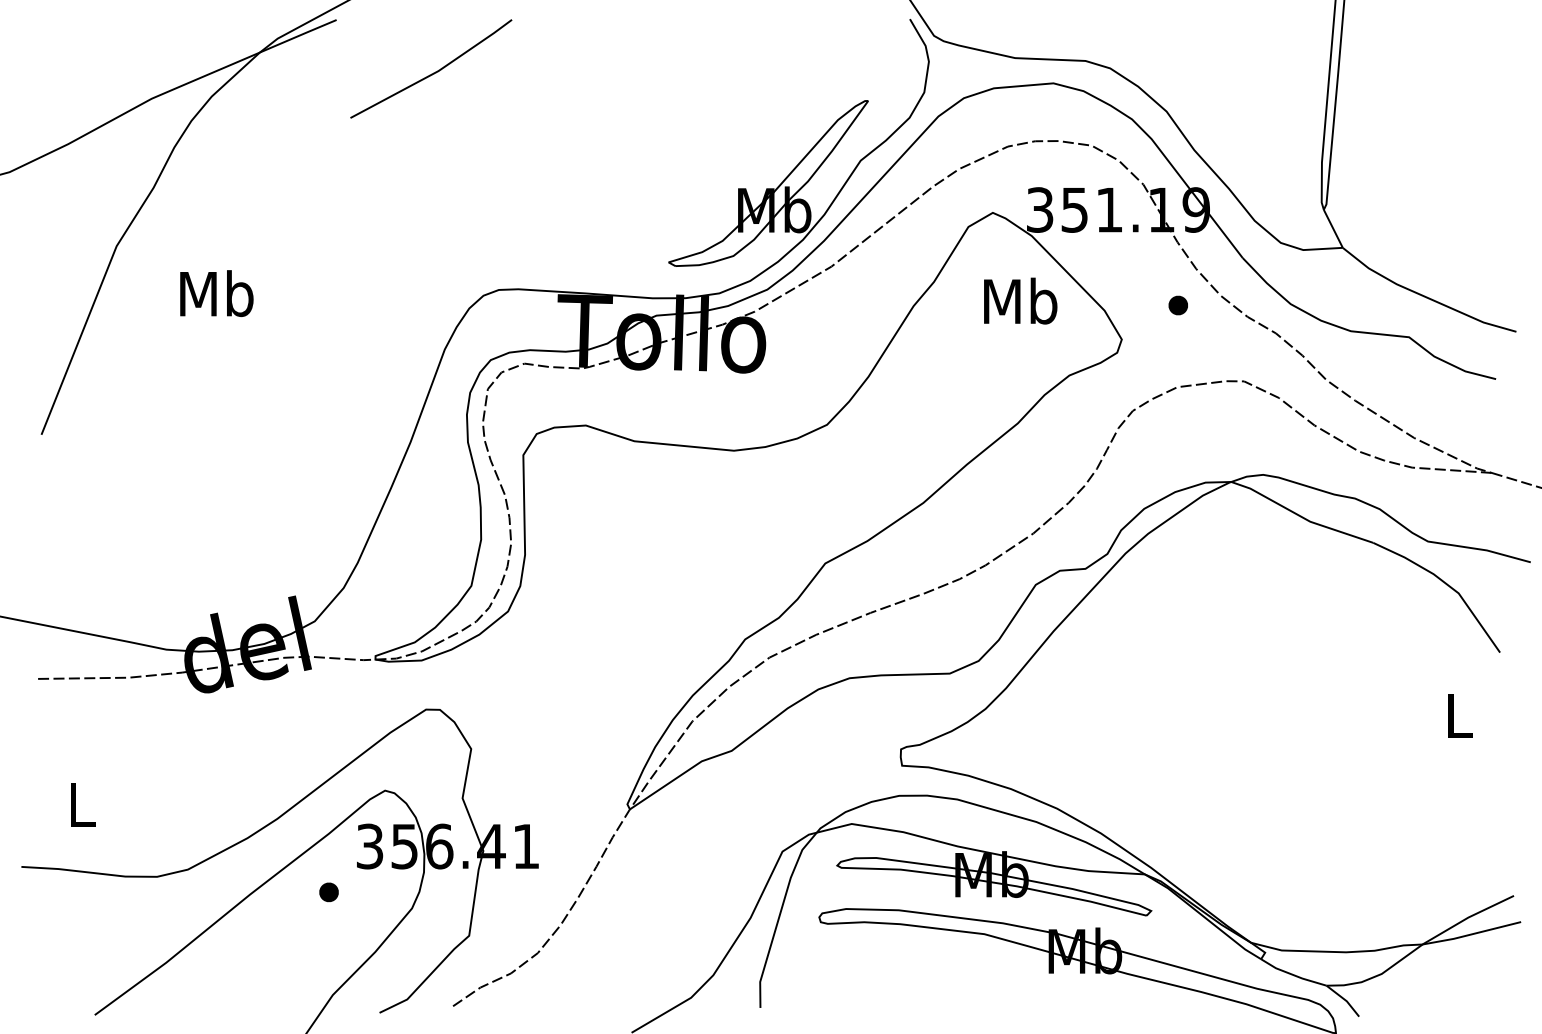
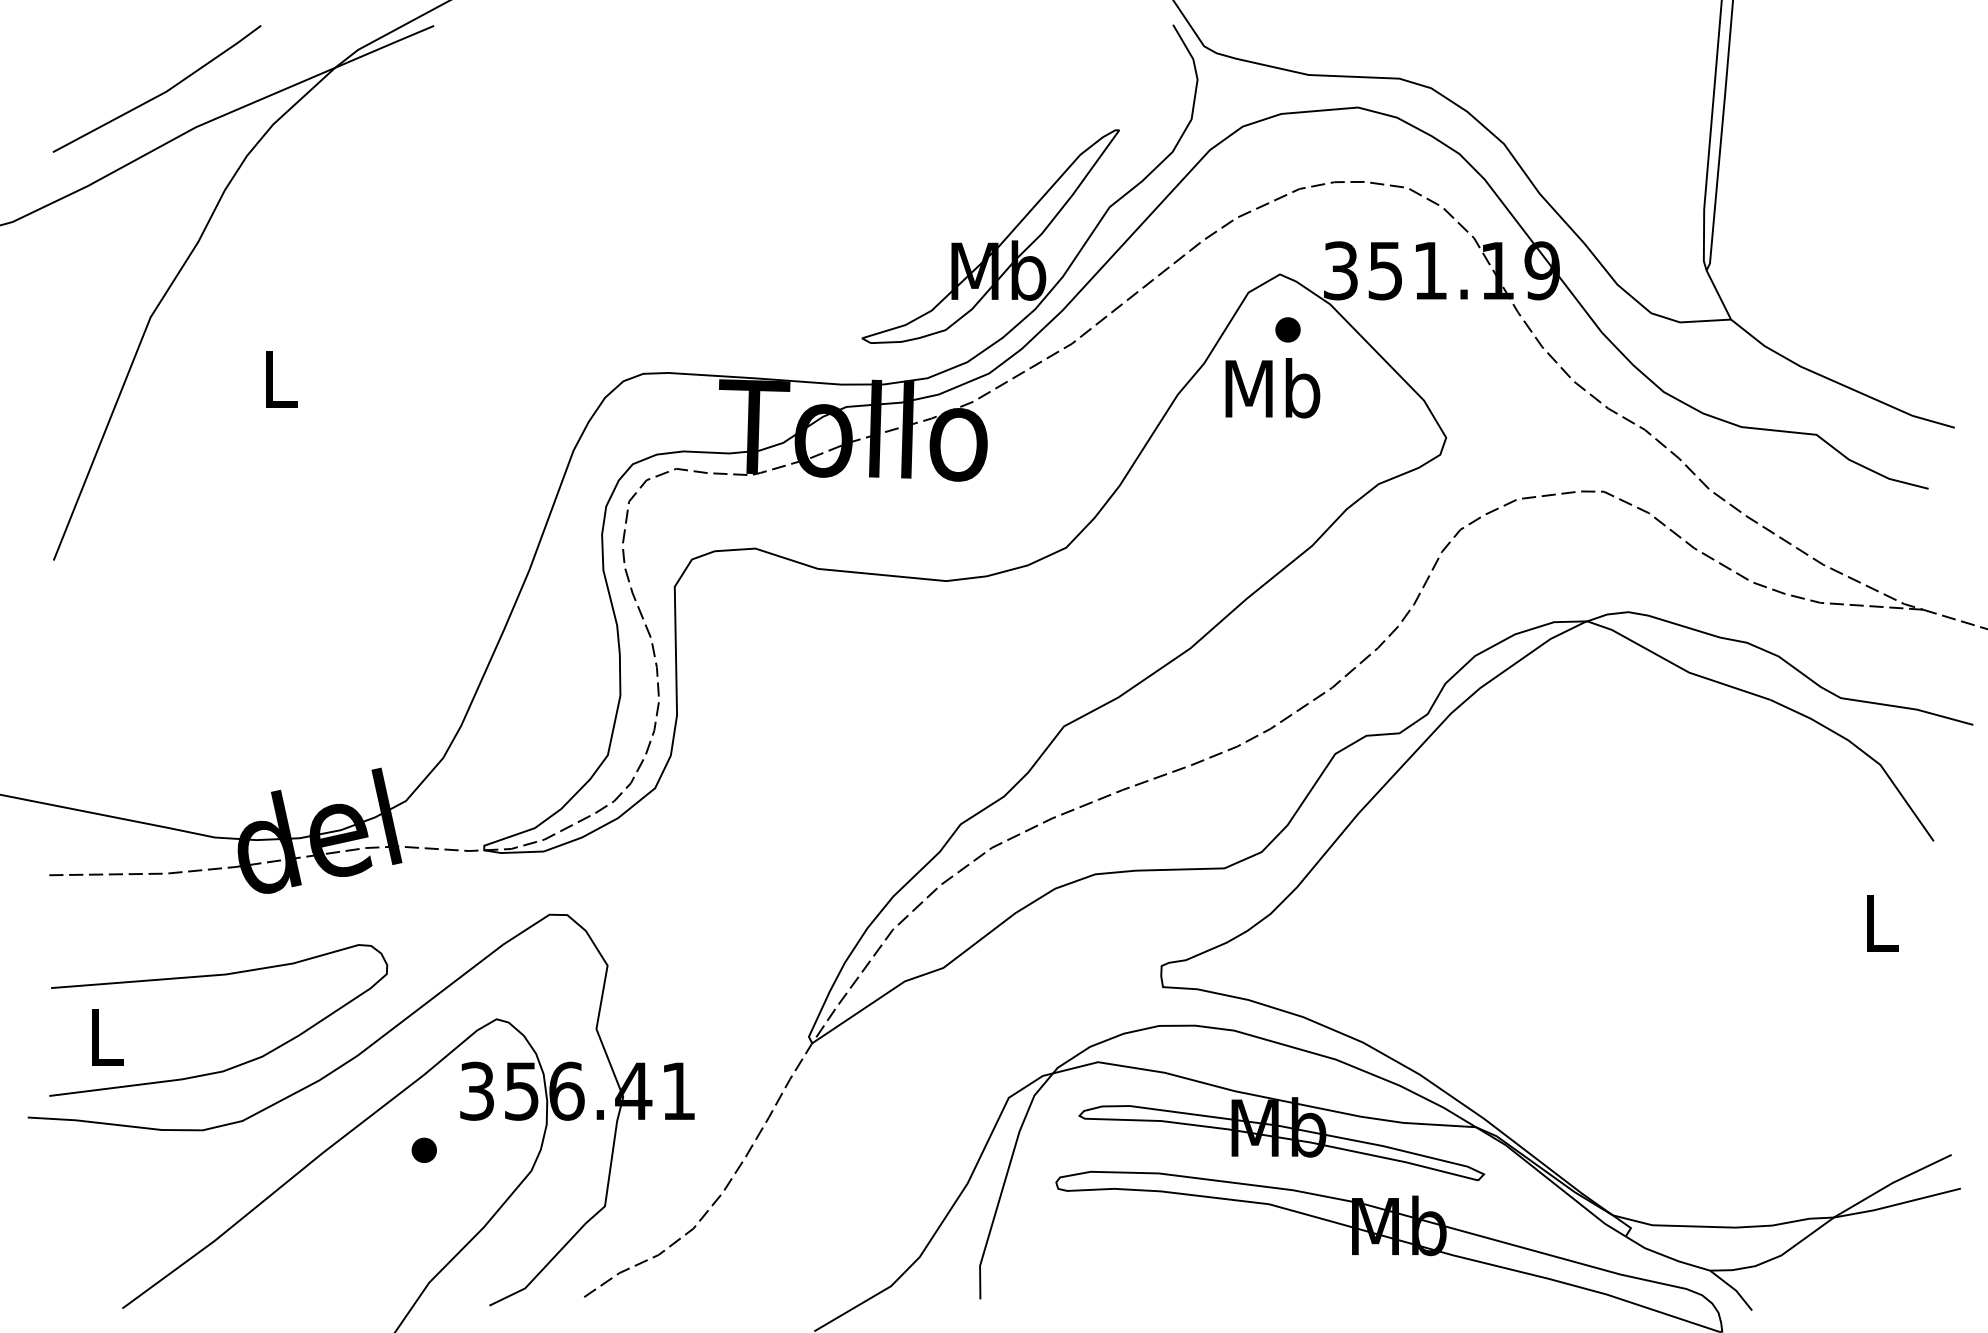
line: (432, 73) -> (158, 94), moved
text: (216, 293) -> (279, 378), Mb -> L
text: (1020, 301) -> (1272, 388), moved
part: (1177, 305) -> (1287, 329), moved
curve: (167, 757) -> (216, 976), added

